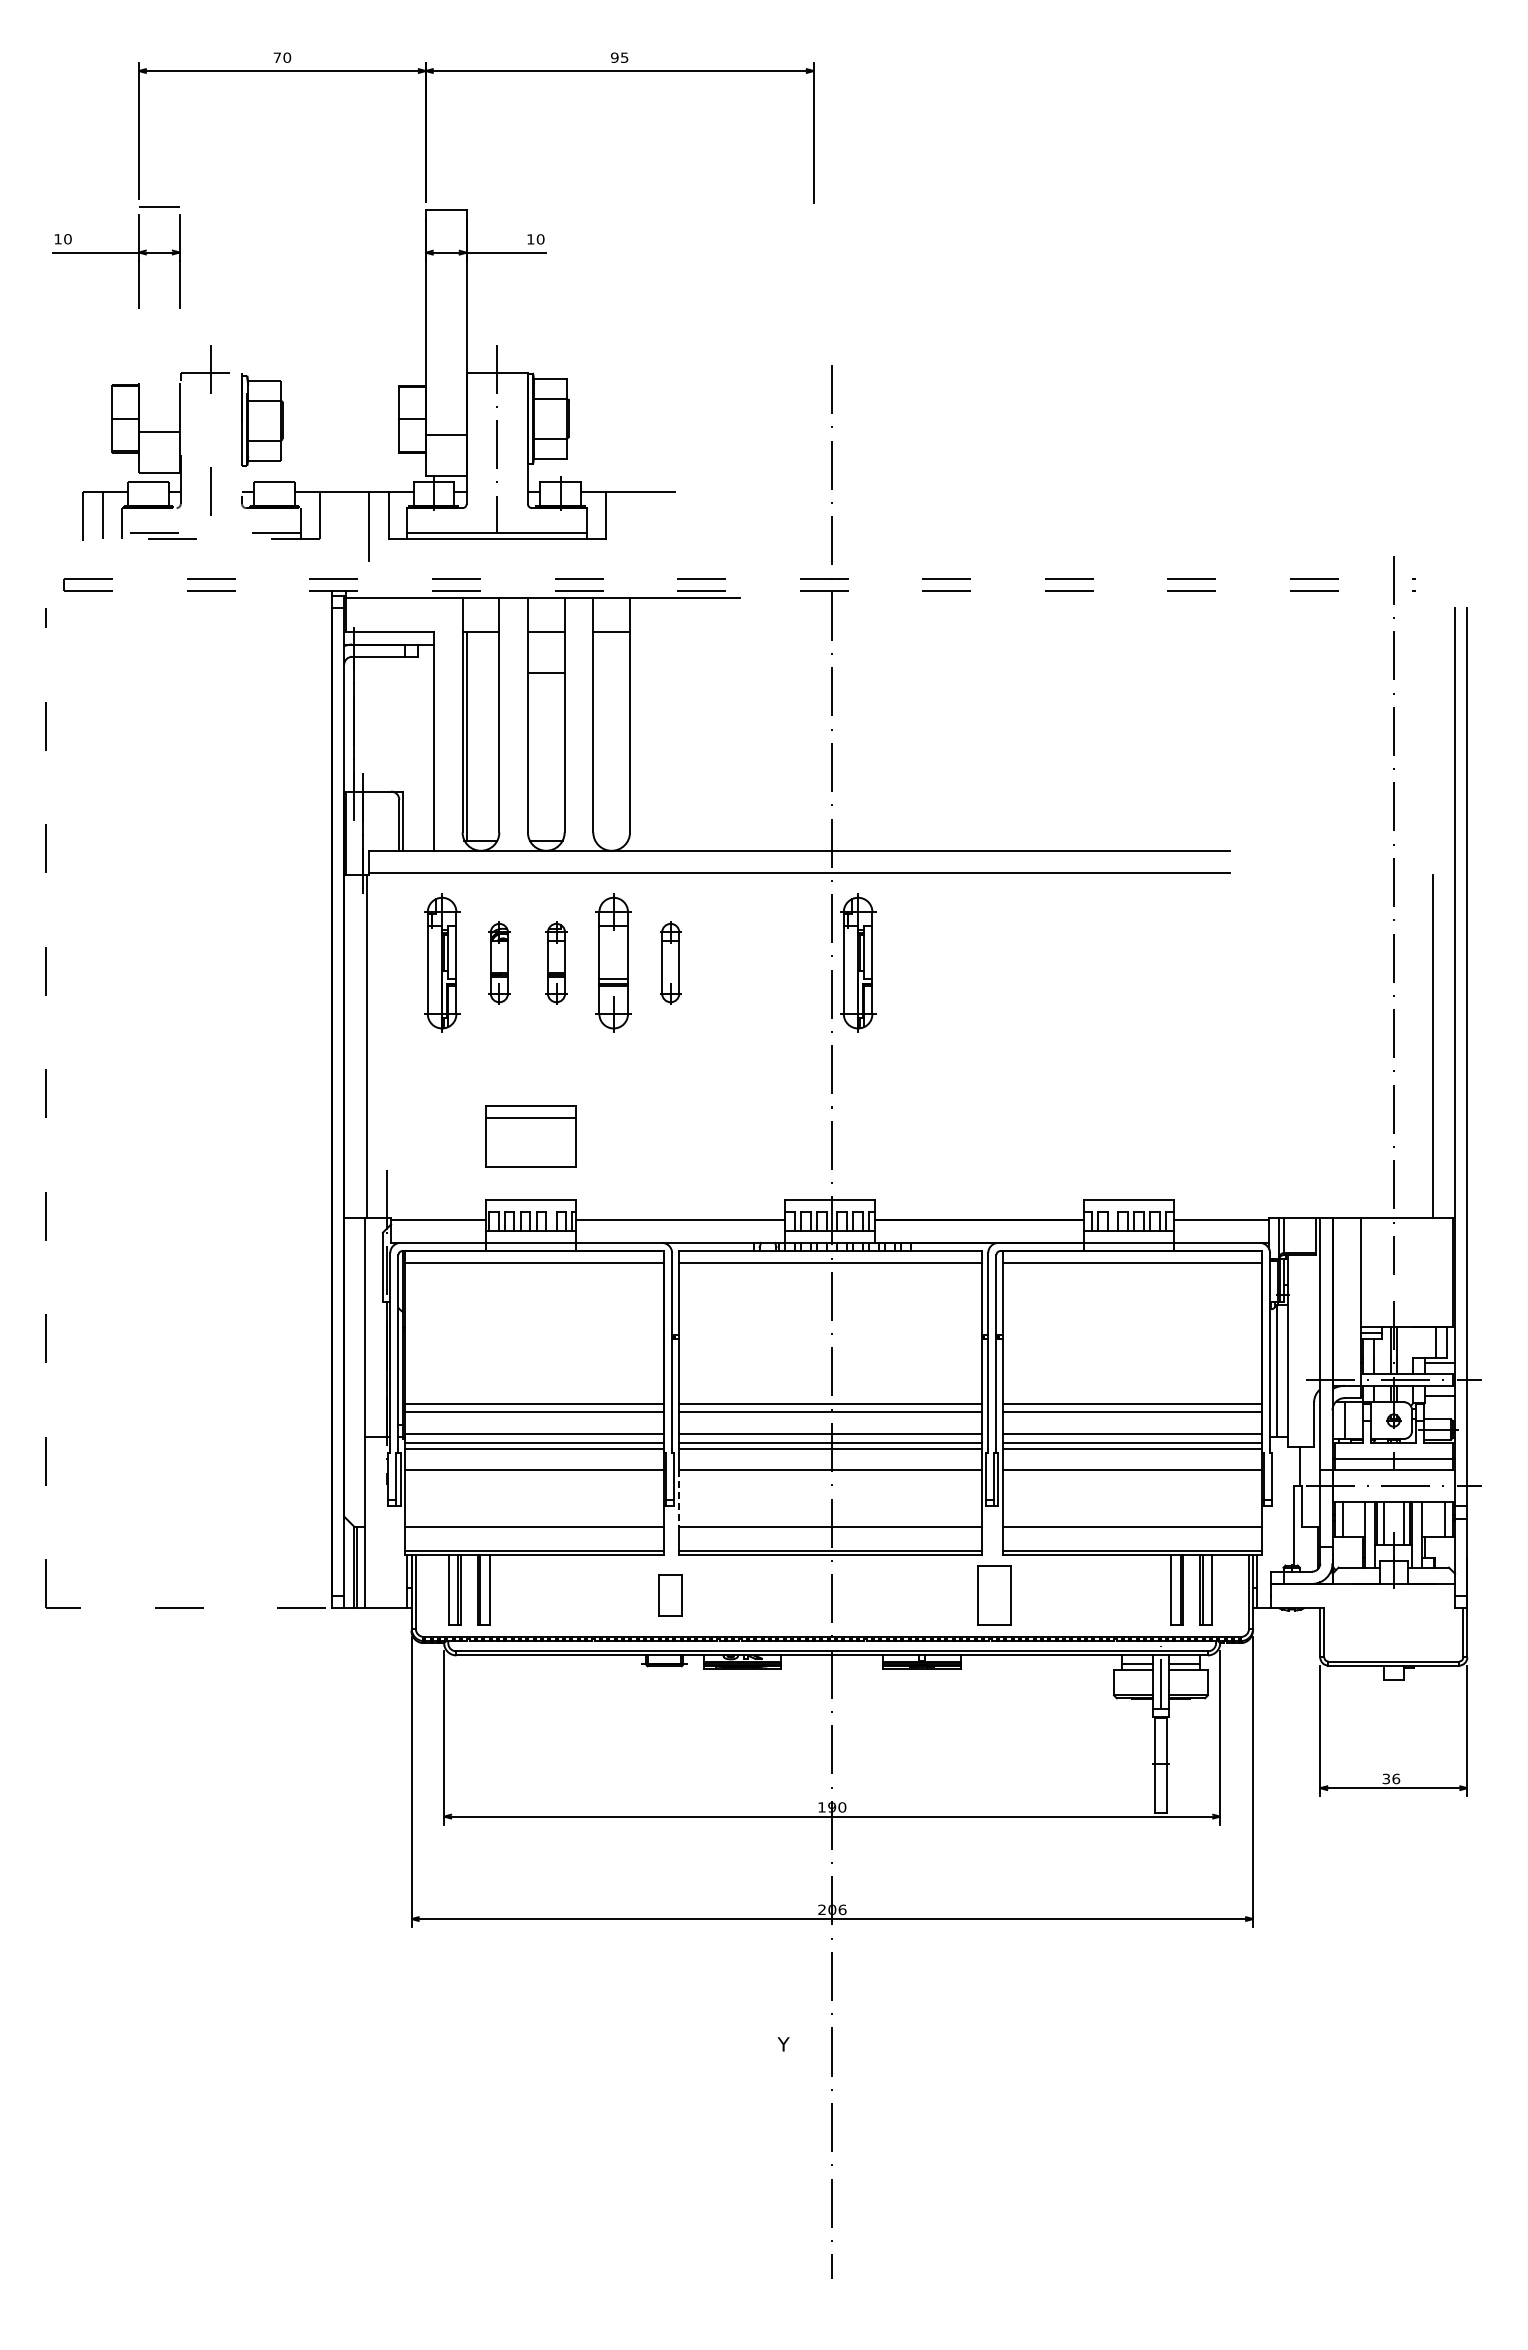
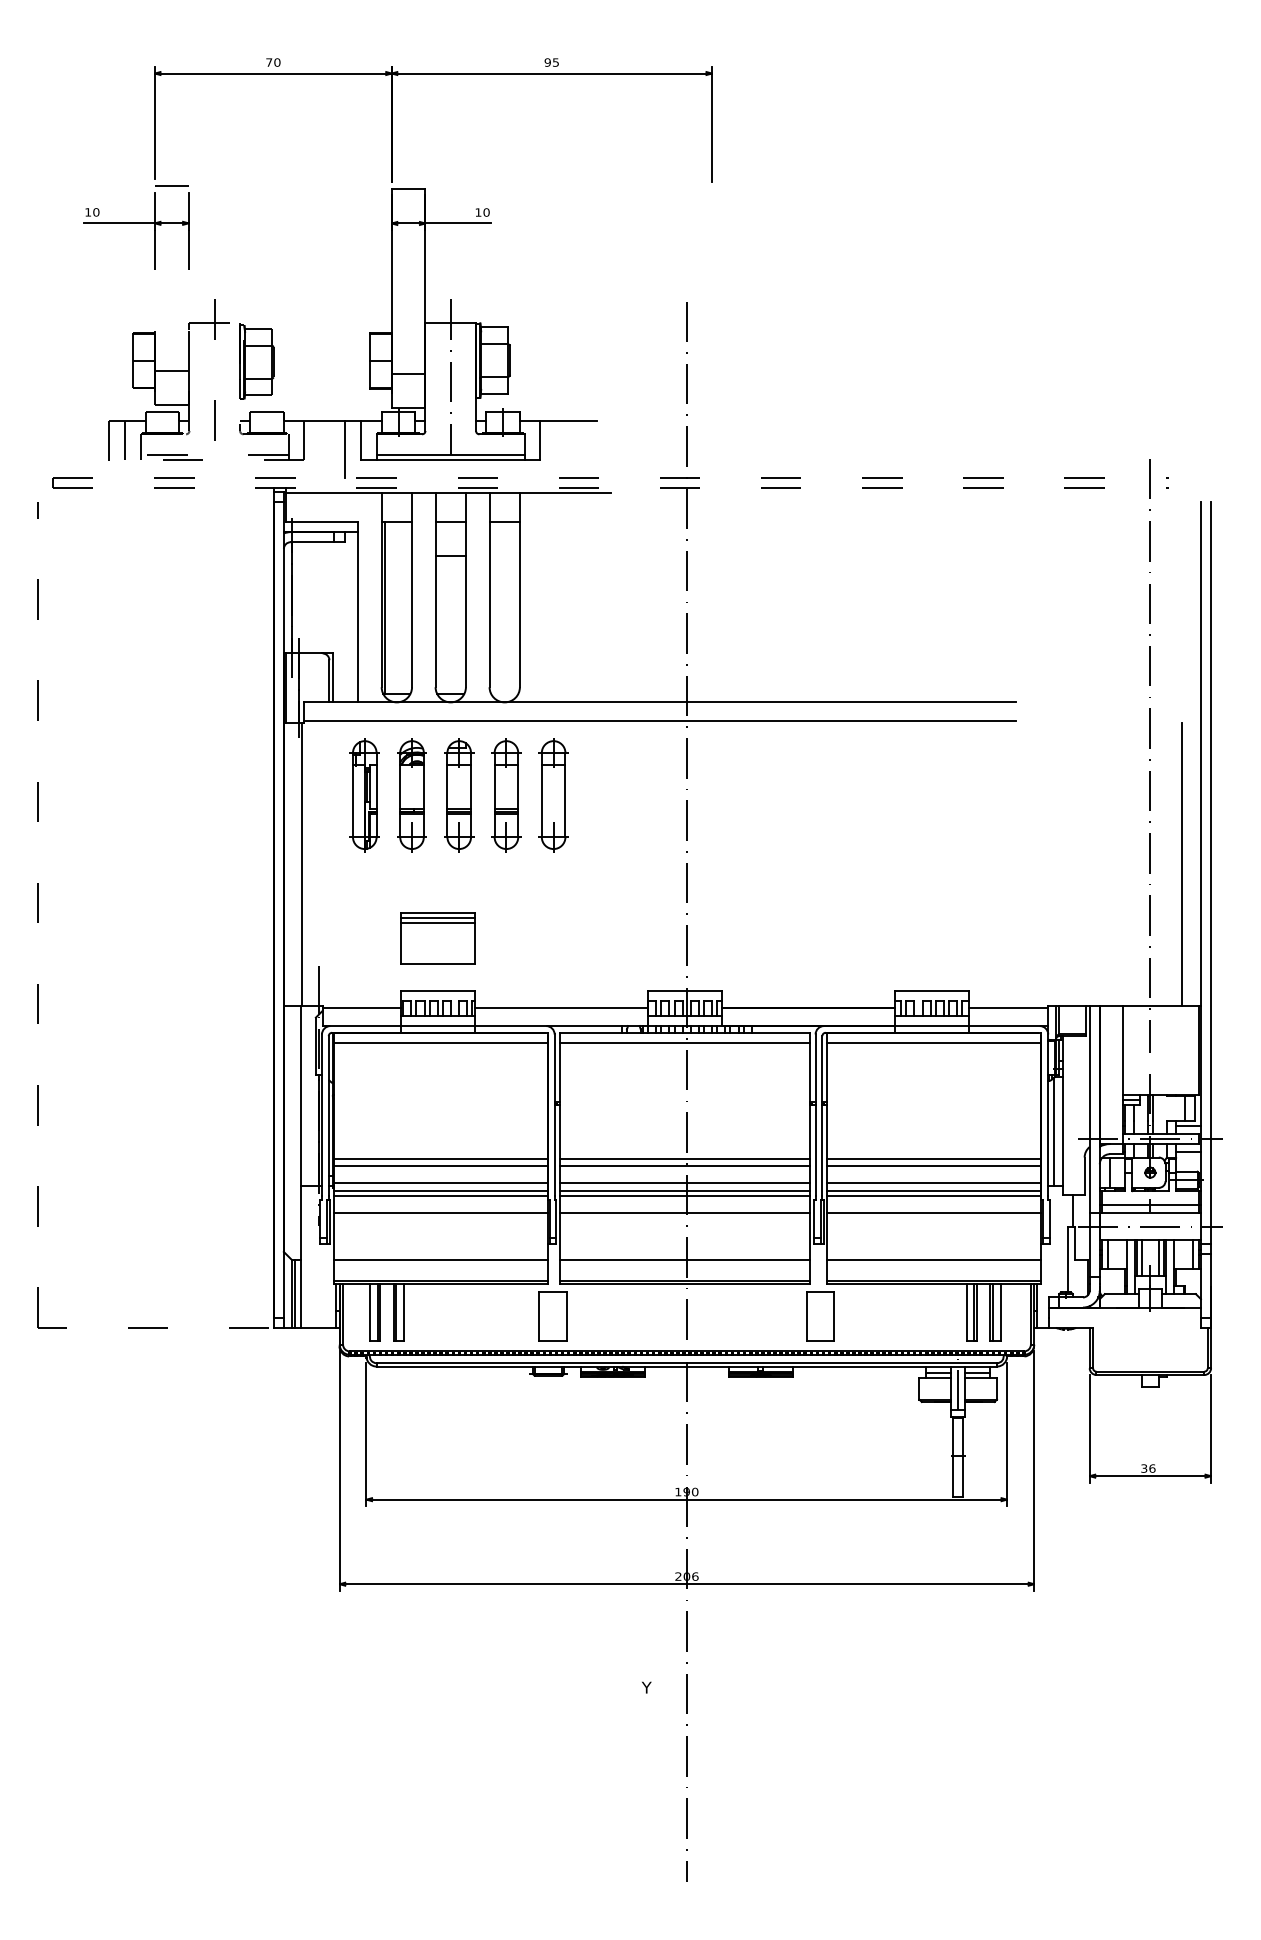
part: (433, 306) -> (398, 267), moved
part: (499, 962) -> (412, 794), size x1.67
part: (556, 962) -> (459, 794), size x1.67
part: (670, 962) -> (553, 794), size x1.67
part: (858, 962) -> (708, 794), removed
line: (531, 1112) -> (438, 918), added
line: (678, 1498) -> (559, 1237), dashed -> solid
part: (670, 1595) -> (553, 1317), size x1.43

